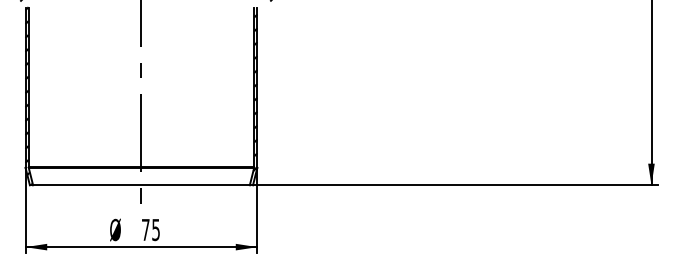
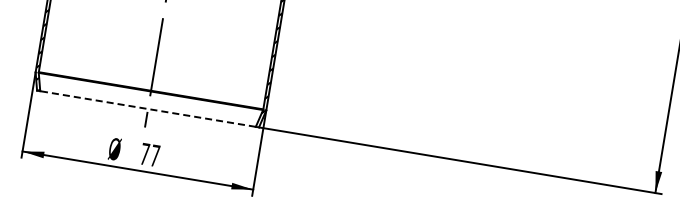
line: (140, 185) -> (147, 109), solid -> dashed
text: (155, 230) -> (154, 156), 75 -> 77

